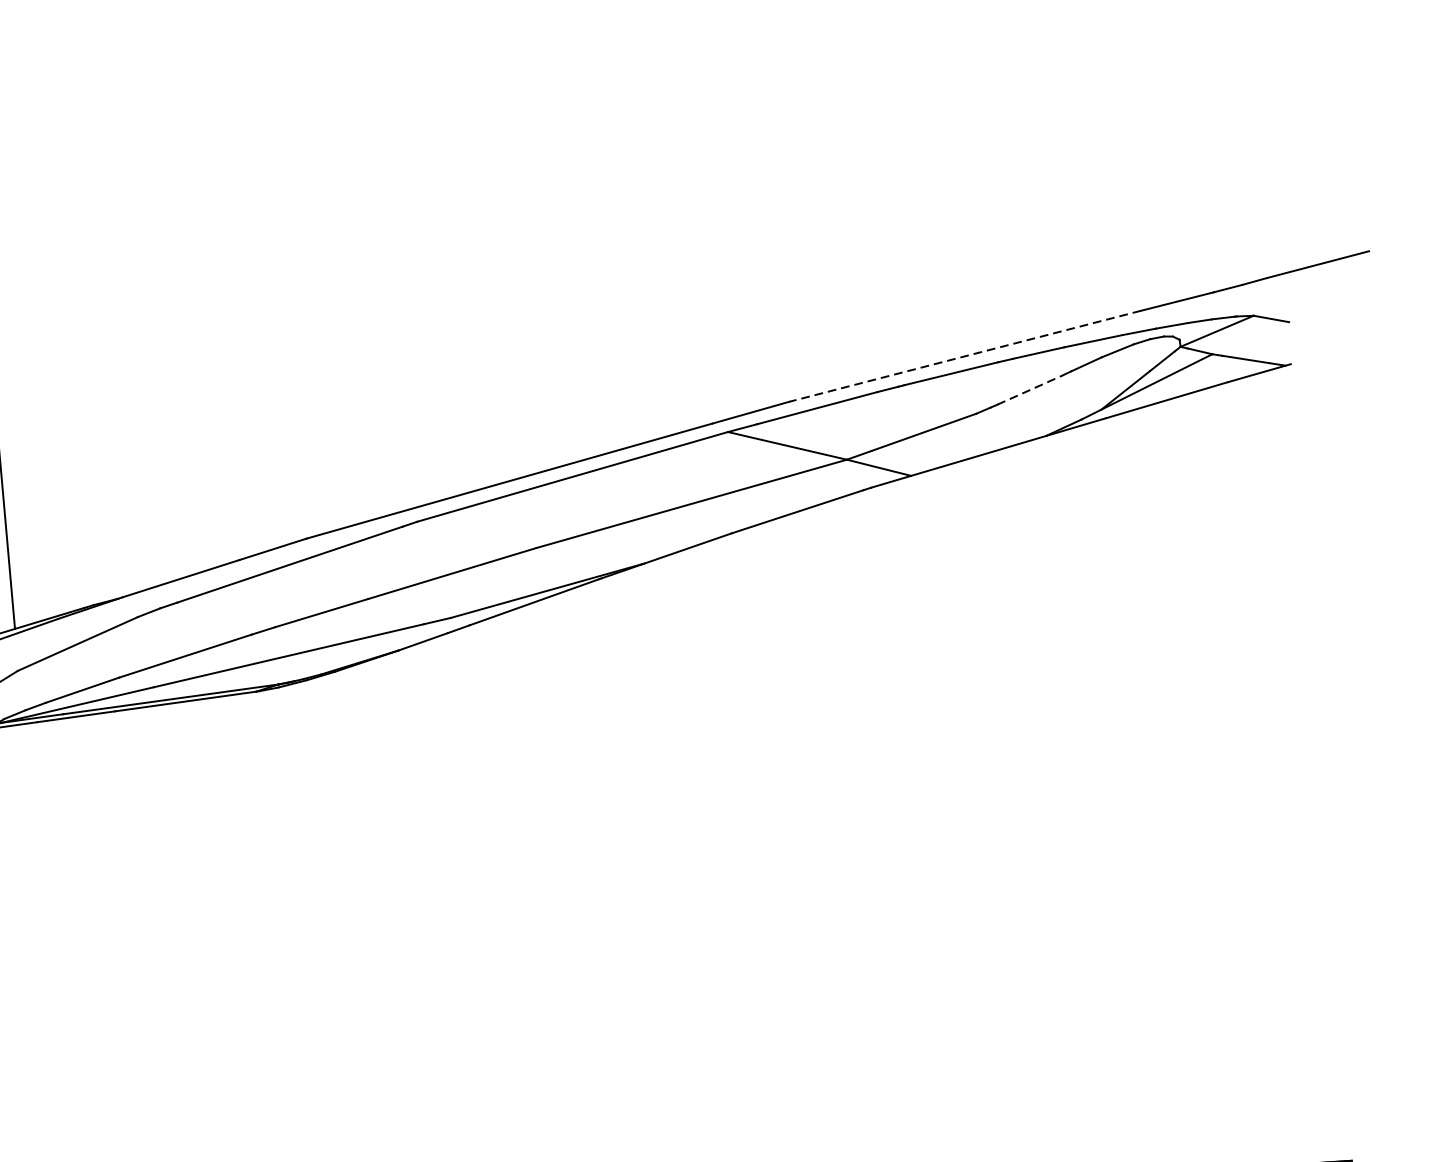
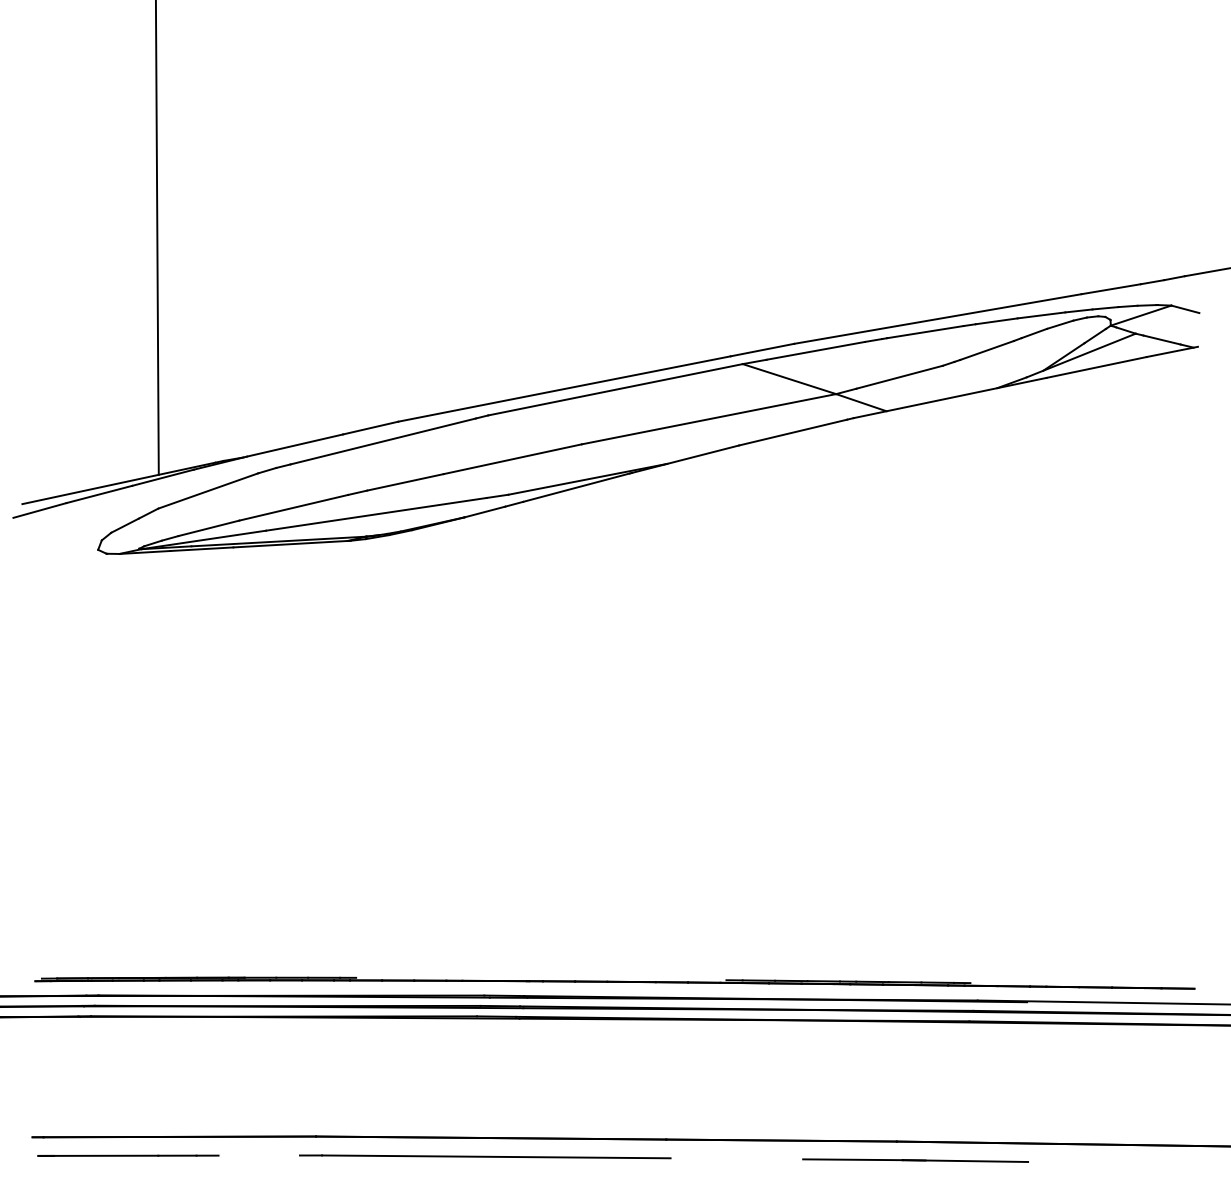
line: (965, 356) -> (937, 319), dashed -> solid
line: (1030, 390) -> (987, 350), dashed -> solid

